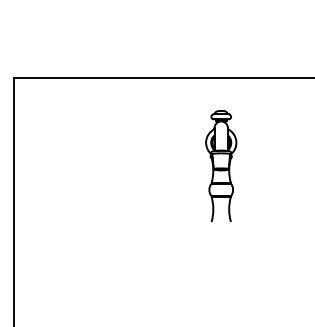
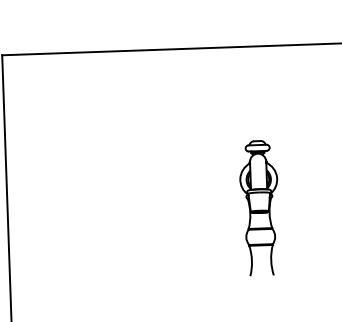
part: (221, 165) -> (260, 207), moved

